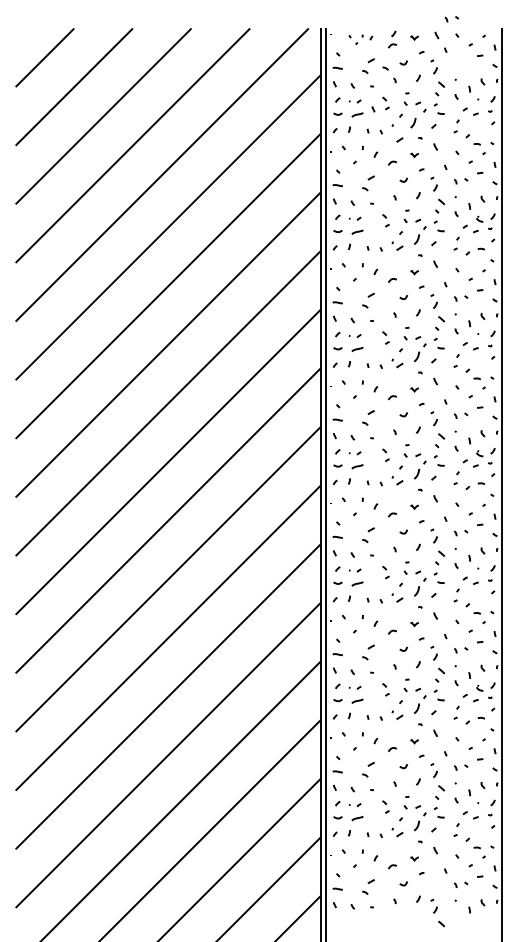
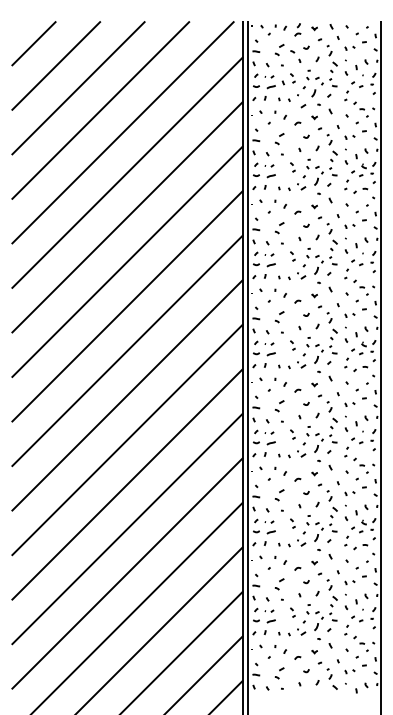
part: (451, 17) -> (349, 47), moved
part: (360, 39) -> (273, 29), size x1.43
part: (436, 912) -> (331, 678), moved

